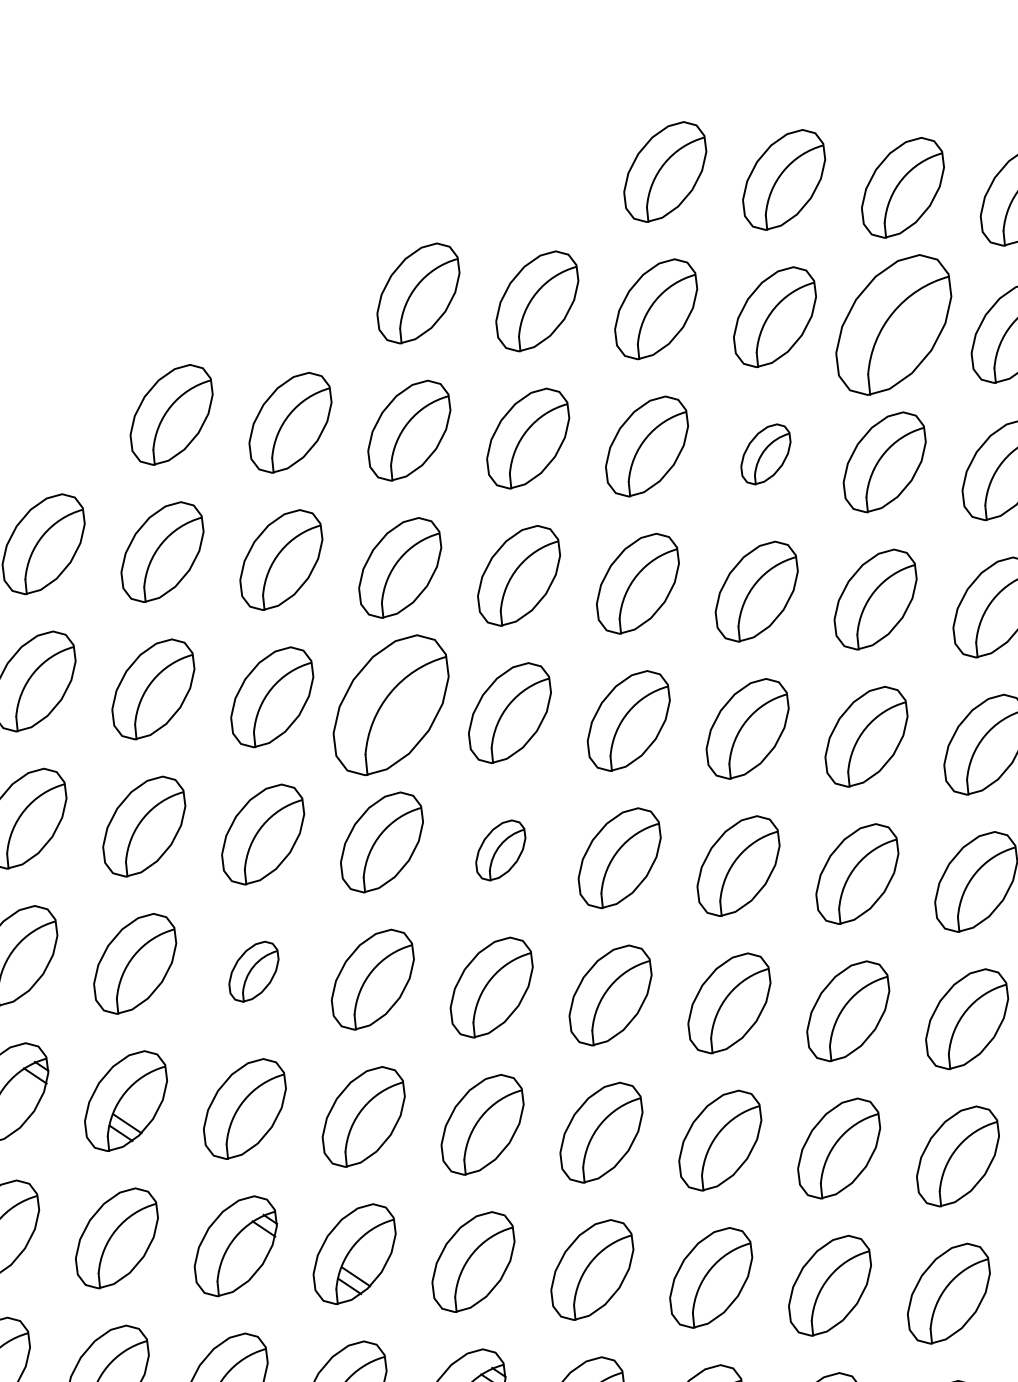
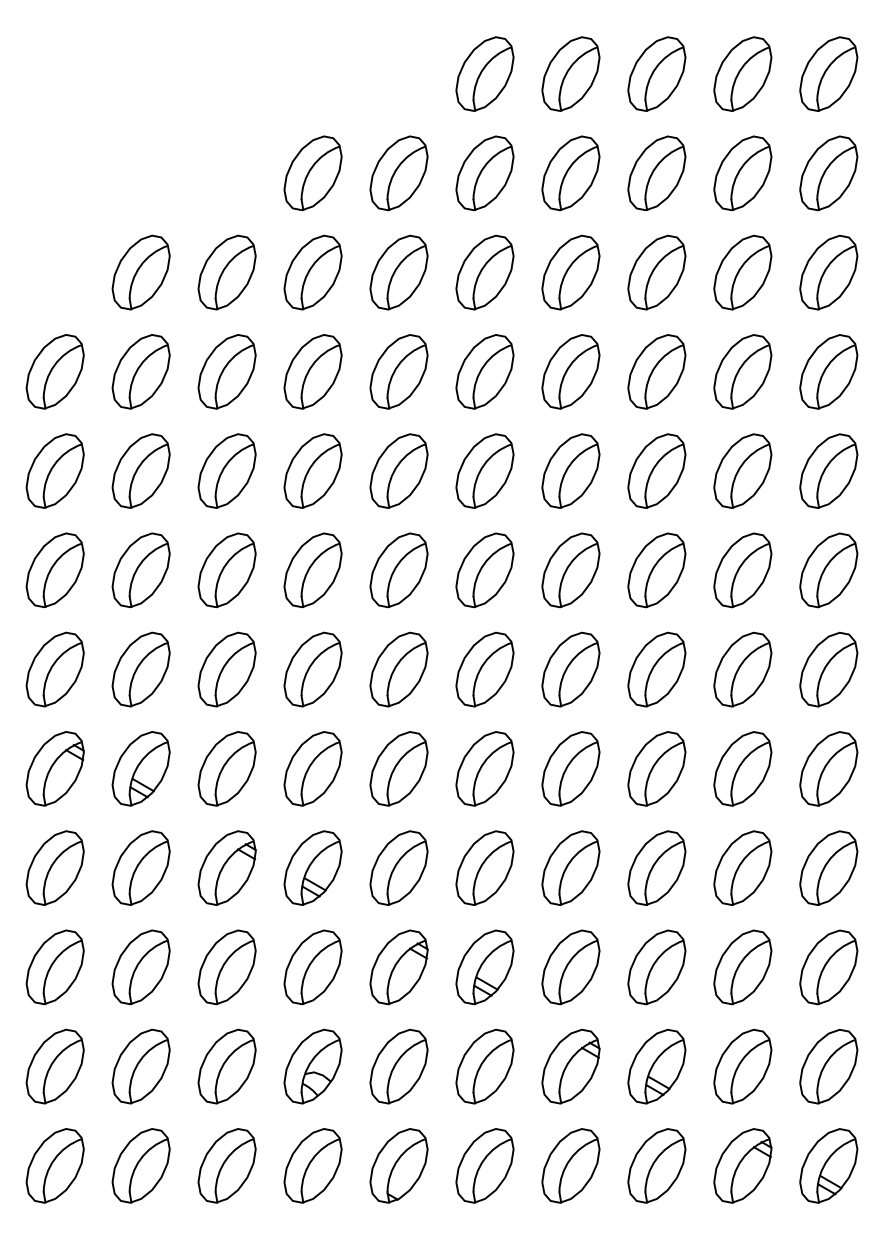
part: (893, 325) -> (656, 173), size x0.71
part: (765, 454) -> (570, 272), size x1.67
part: (390, 704) -> (312, 470), size x0.71
part: (500, 850) -> (398, 570), size x1.67
part: (253, 971) -> (226, 669), size x1.67

